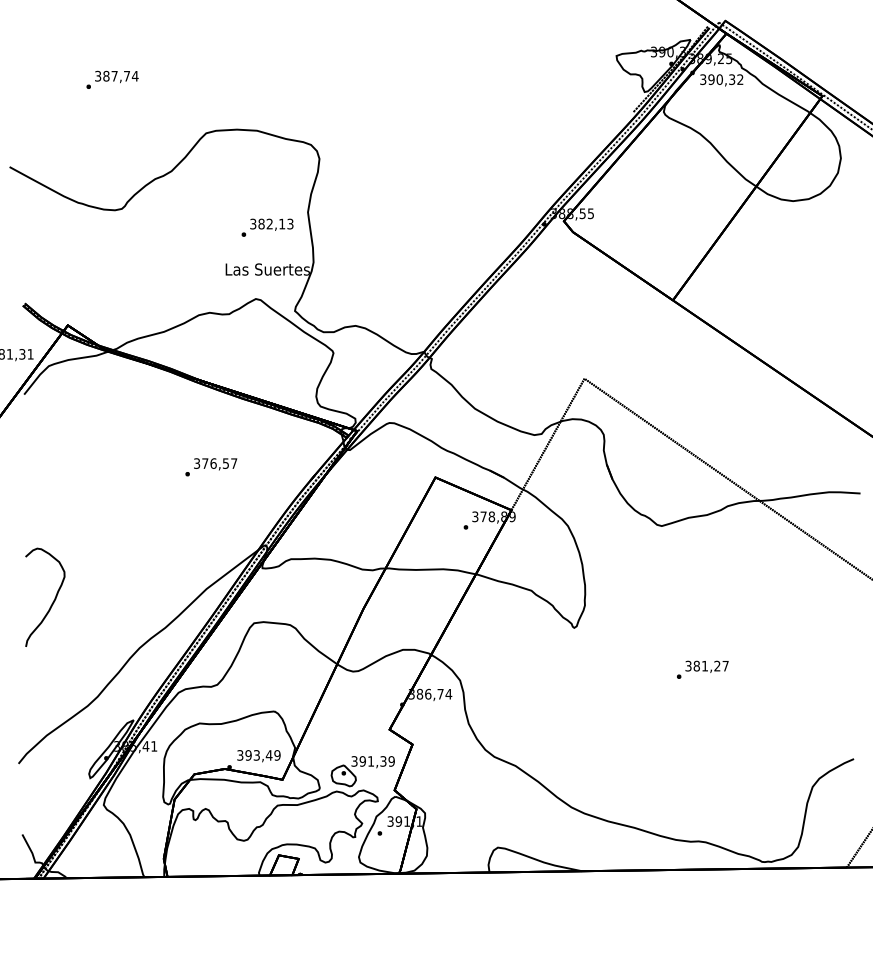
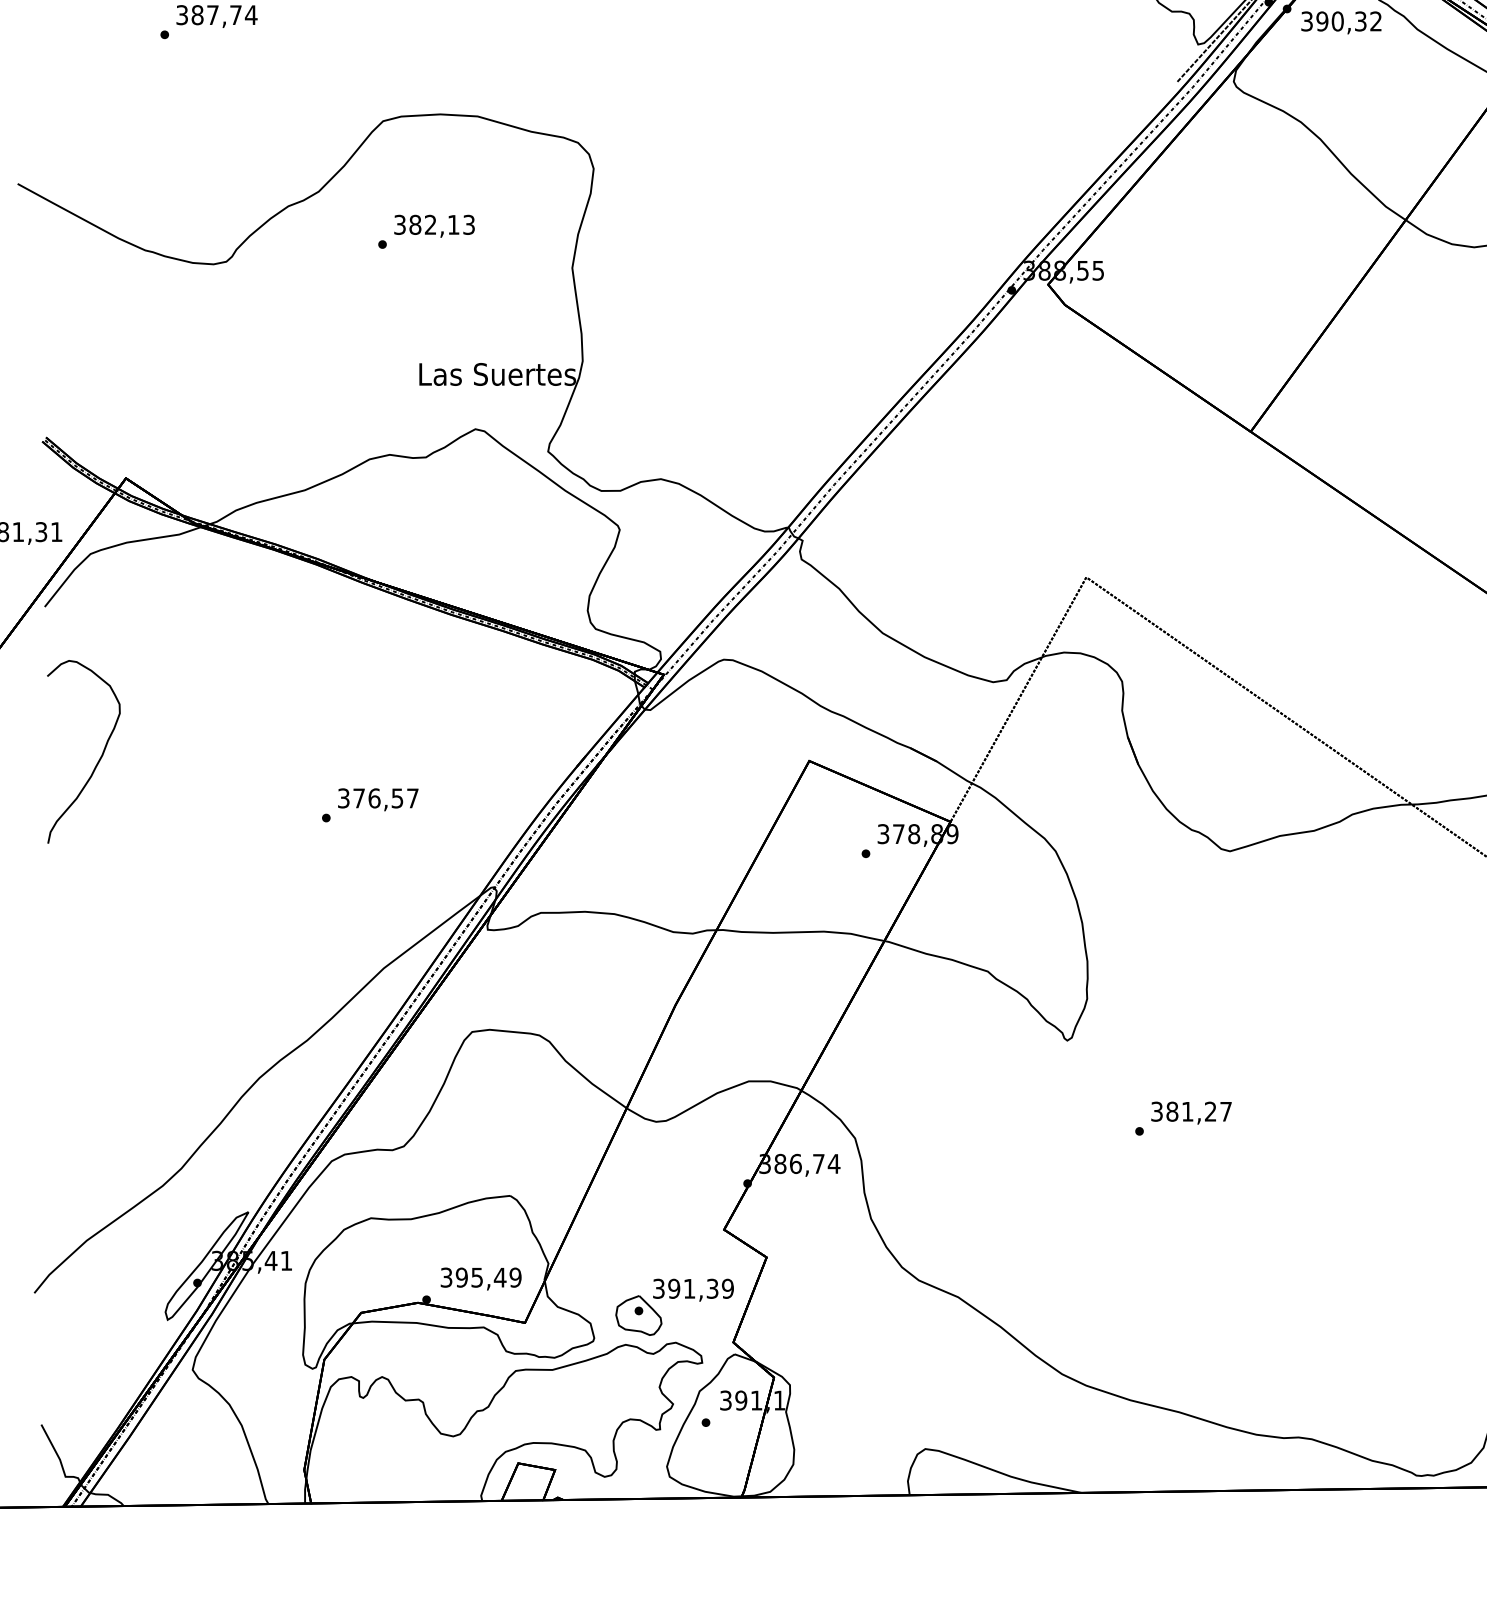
text: (267, 227) -> (426, 231), moved
text: (211, 467) -> (370, 805), moved
curve: (53, 600) -> (99, 757), moved
text: (702, 669) -> (1182, 1117), moved
text: (256, 755) -> (476, 1277), 393,49 -> 395,49

